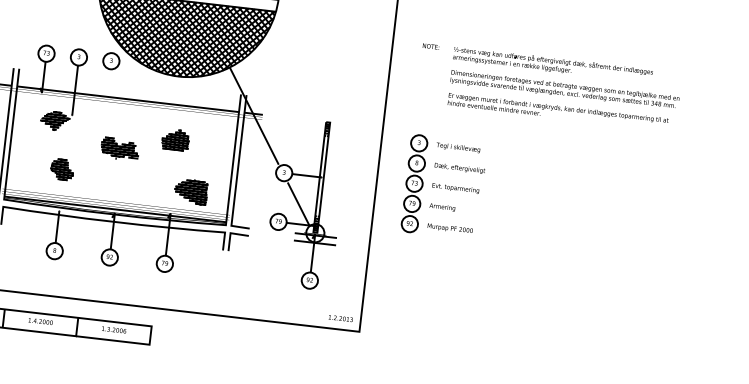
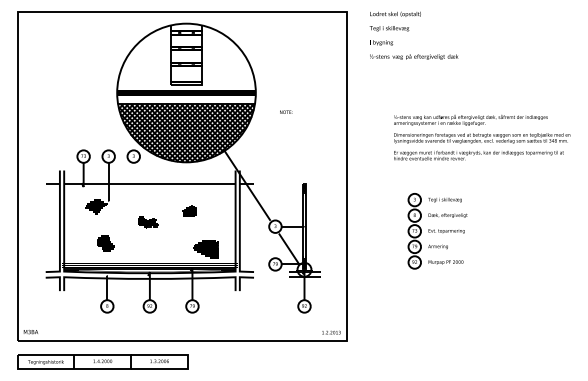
text: (431, 45) -> (286, 111), moved
part: (175, 139) -> (189, 210), size x0.7
part: (119, 147) -> (147, 221), size x0.7
part: (443, 187) -> (437, 231), moved

